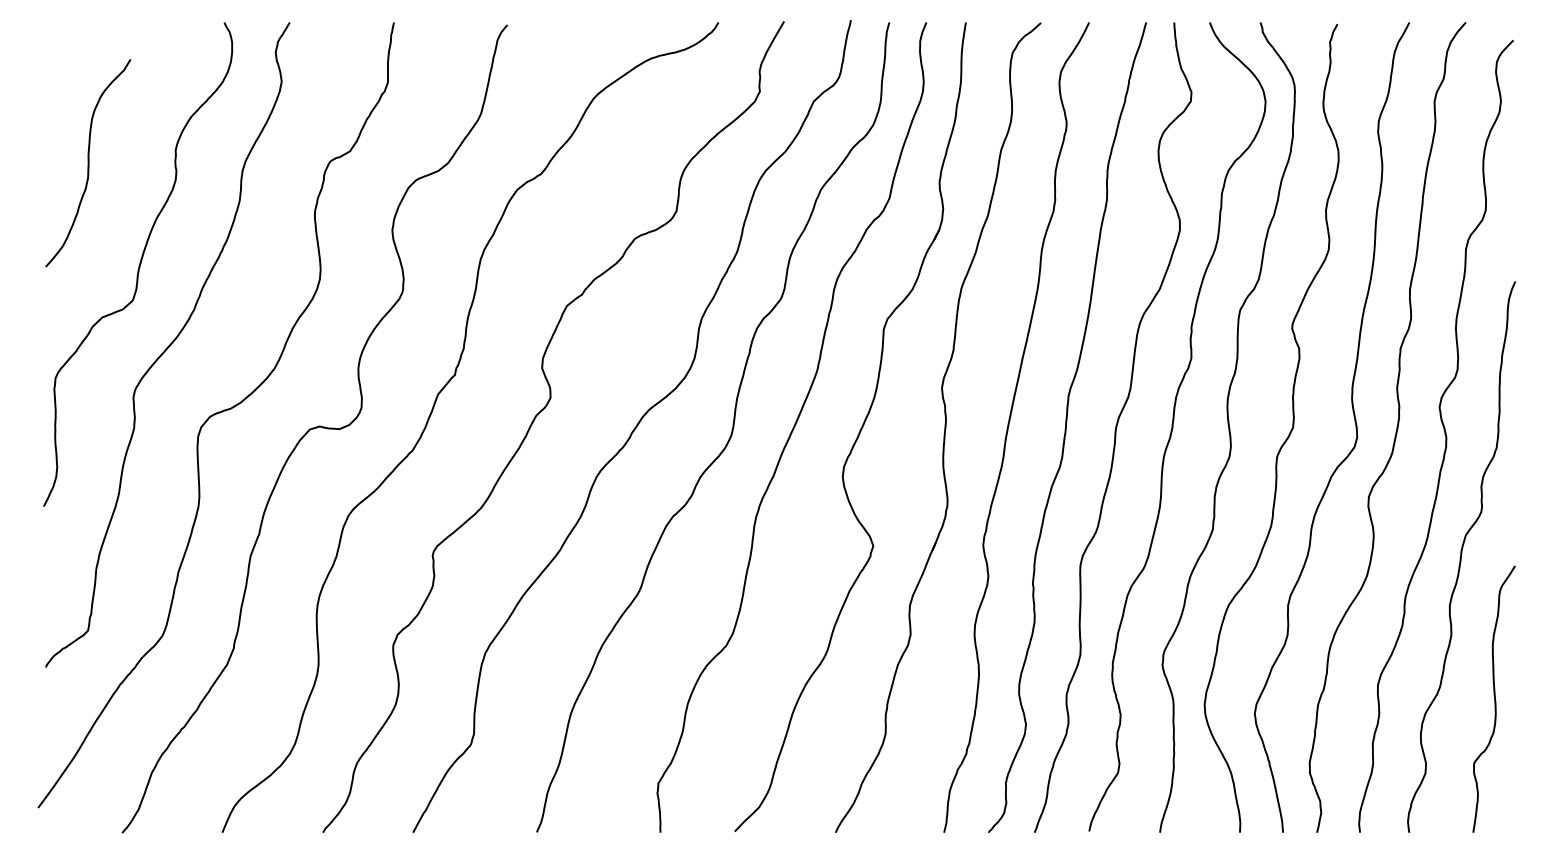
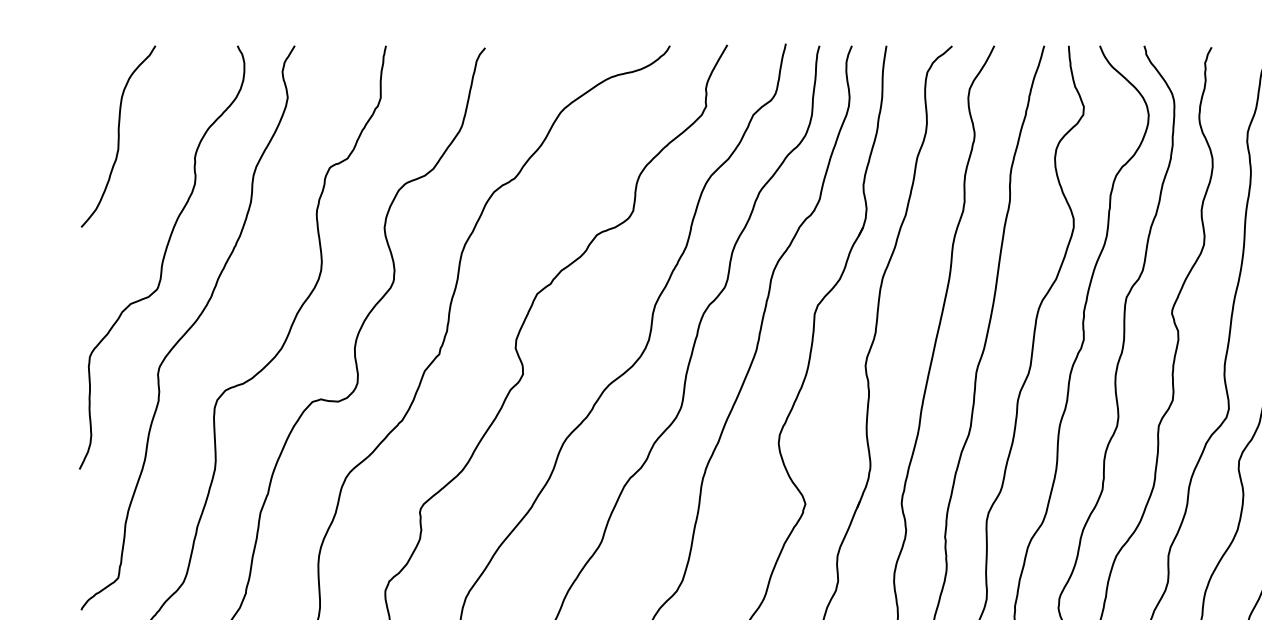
curve: (88, 163) -> (118, 136), moved

